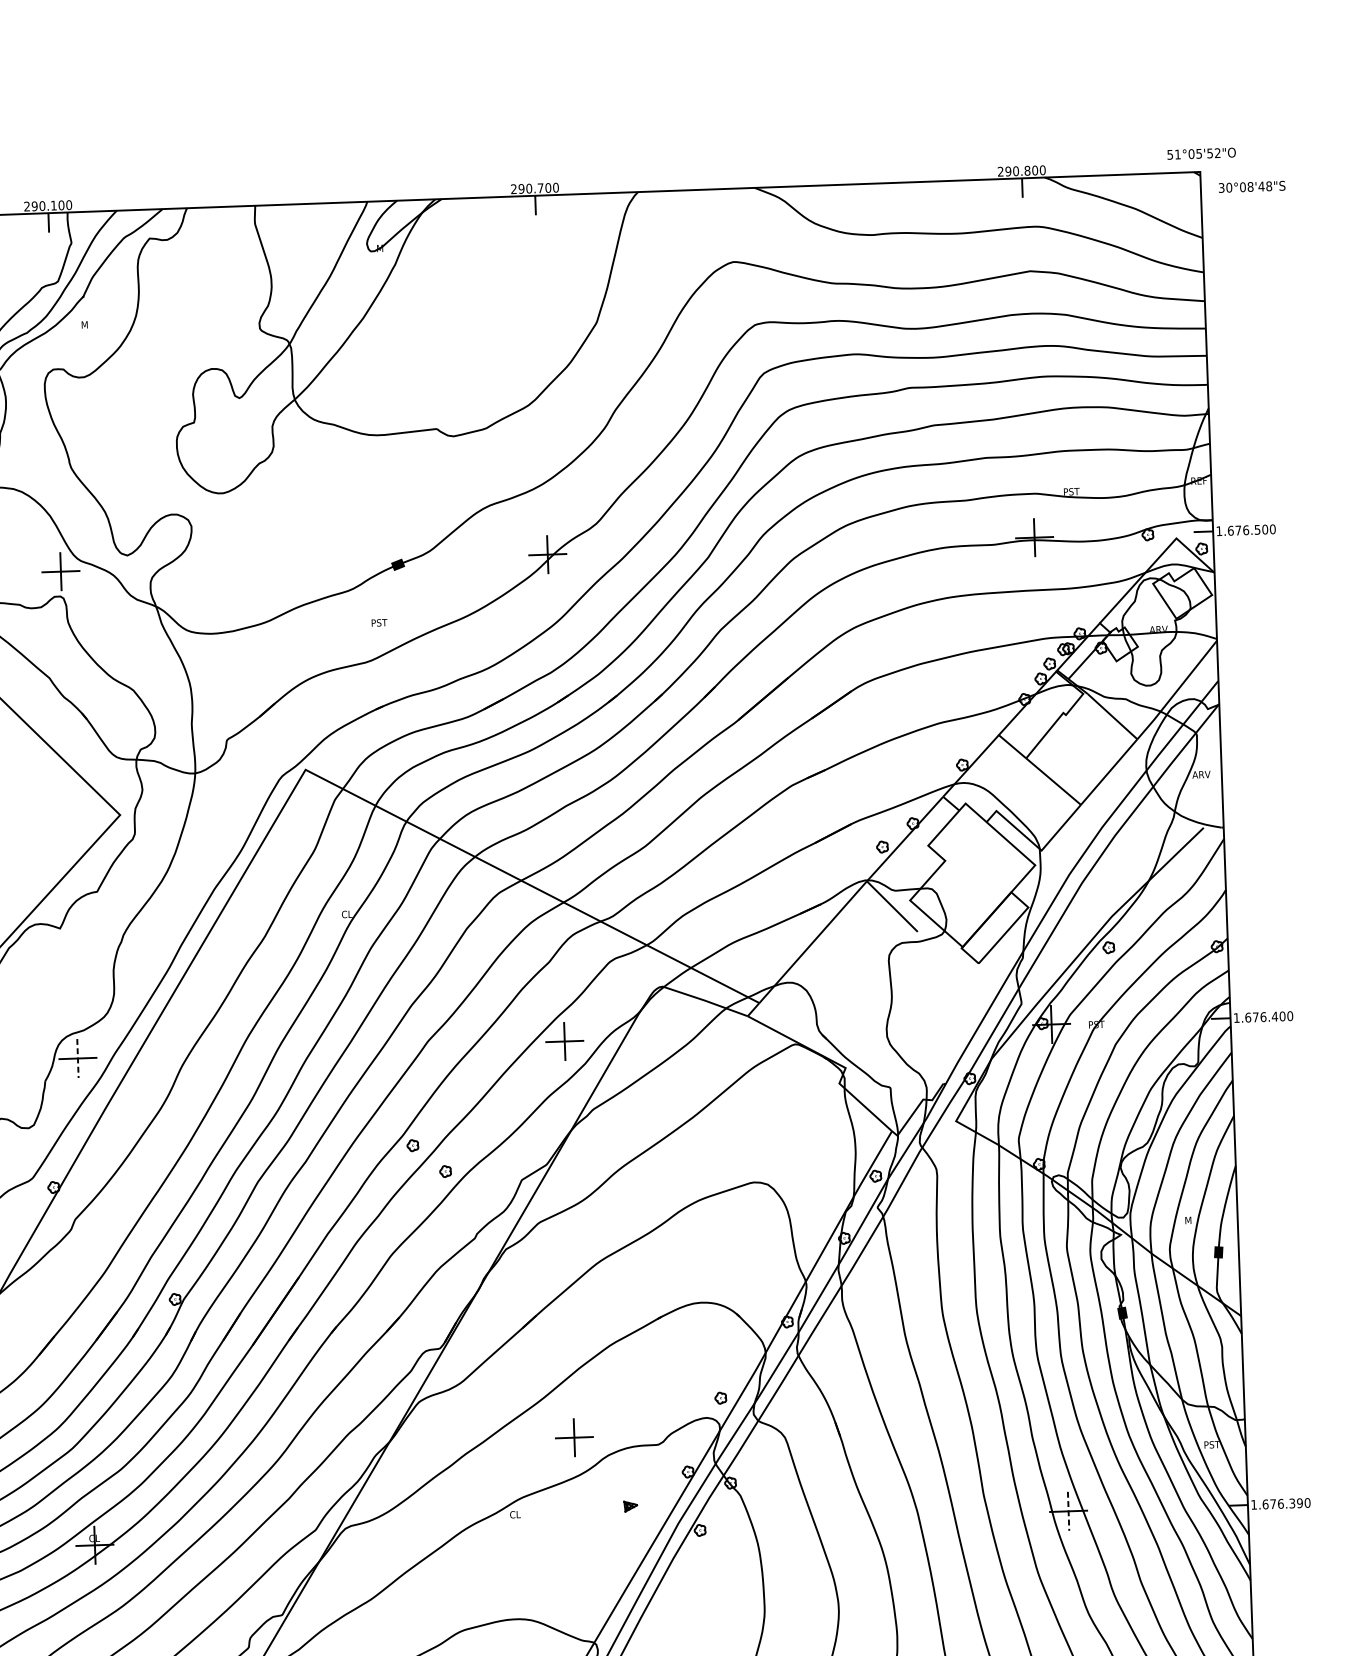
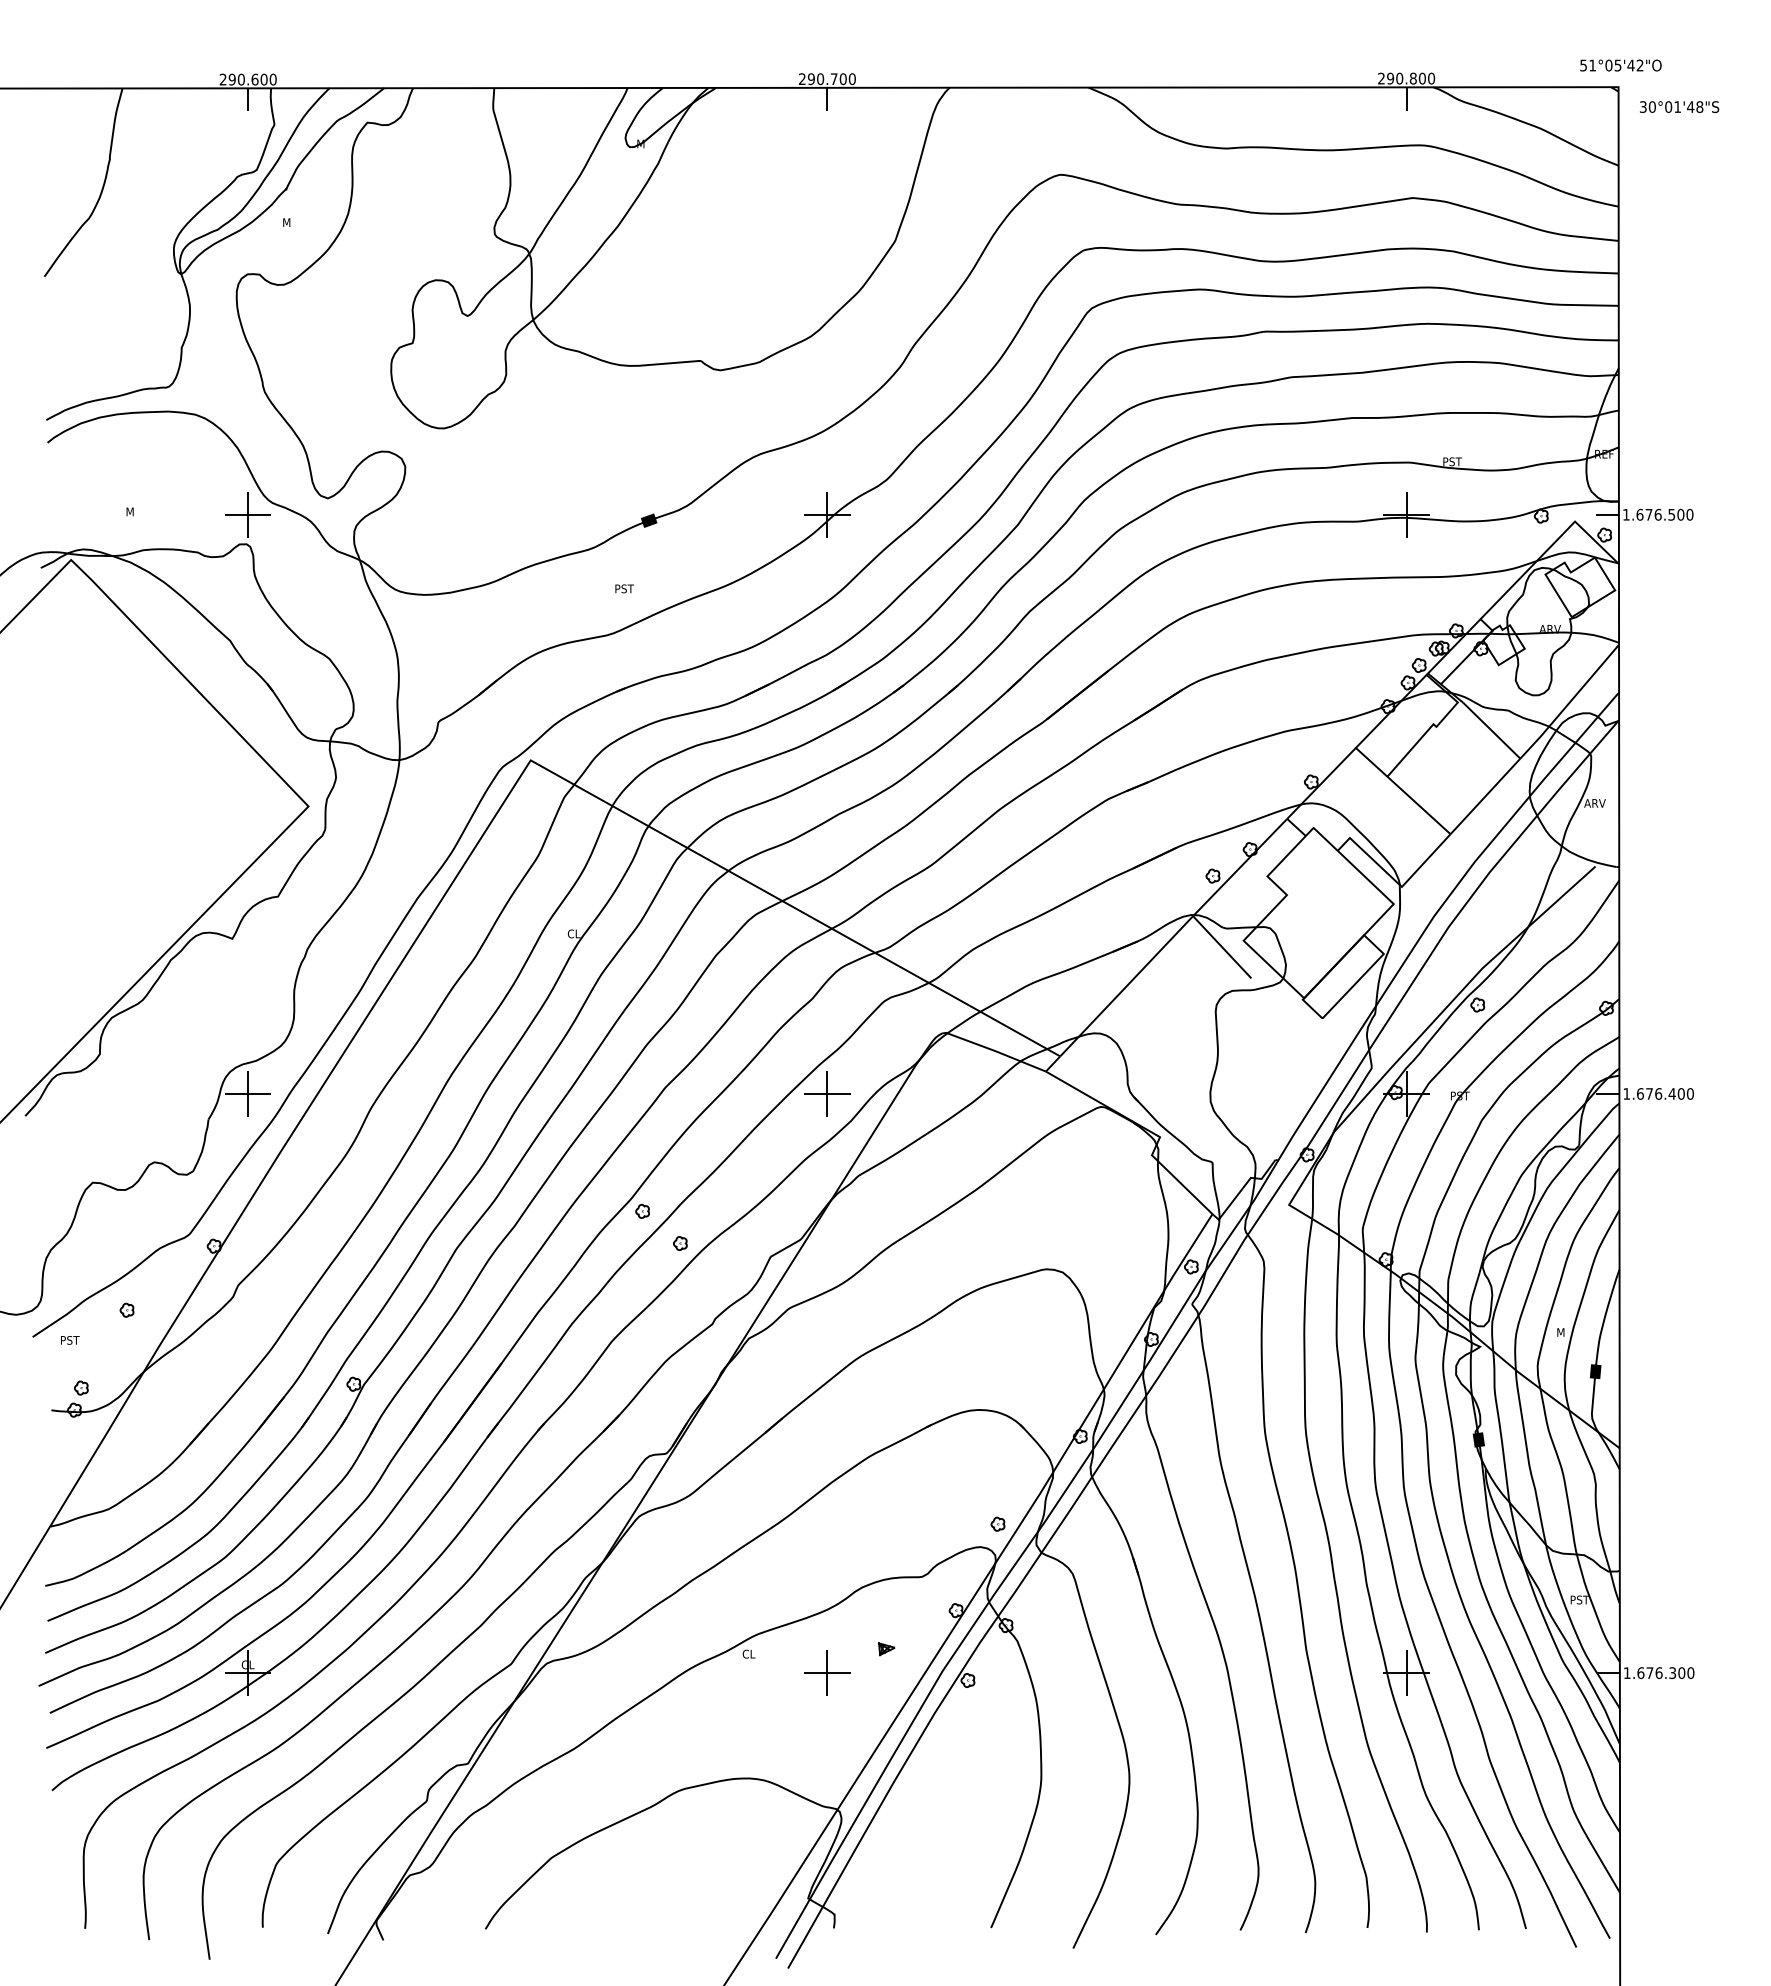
text: (1209, 153) -> (1630, 65), 51°05'52"O -> 51°05'42"O
text: (1250, 186) -> (1677, 106), 30°08'48"S -> 30°01'48"S
text: (53, 205) -> (254, 79), 290.100 -> 290.600
line: (78, 1058) -> (248, 1094), dashed -> solid
part: (574, 1437) -> (827, 1672), moved
text: (1299, 1503) -> (1681, 1673), 1.676.390 -> 1.676.300
line: (1068, 1511) -> (1406, 1673), dashed -> solid

